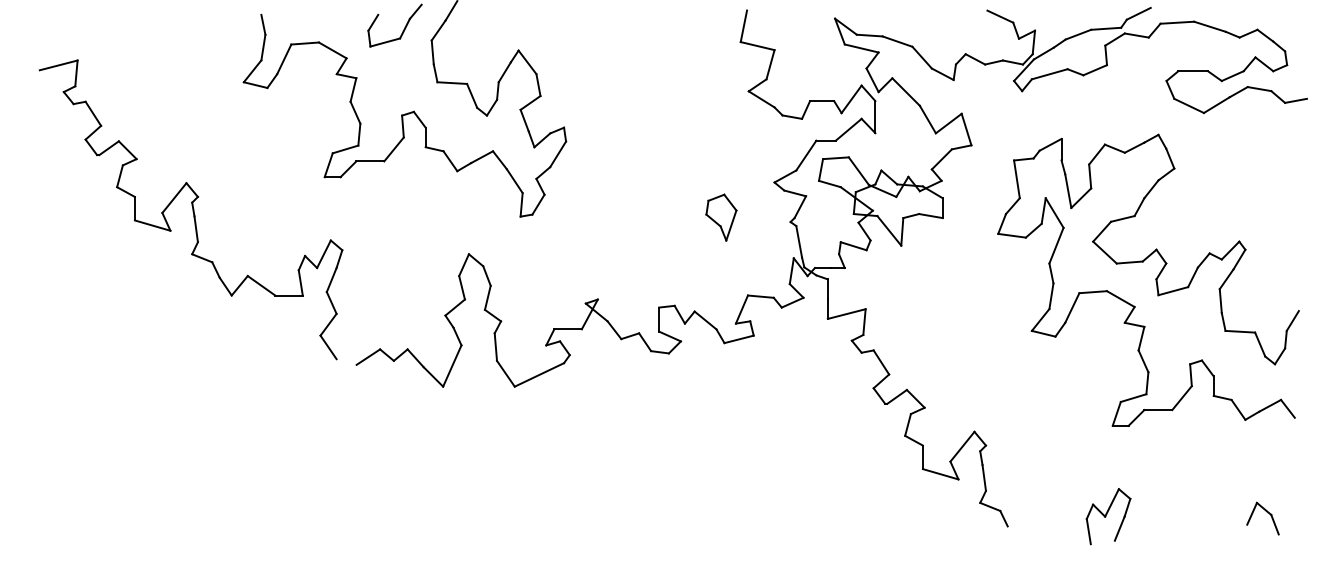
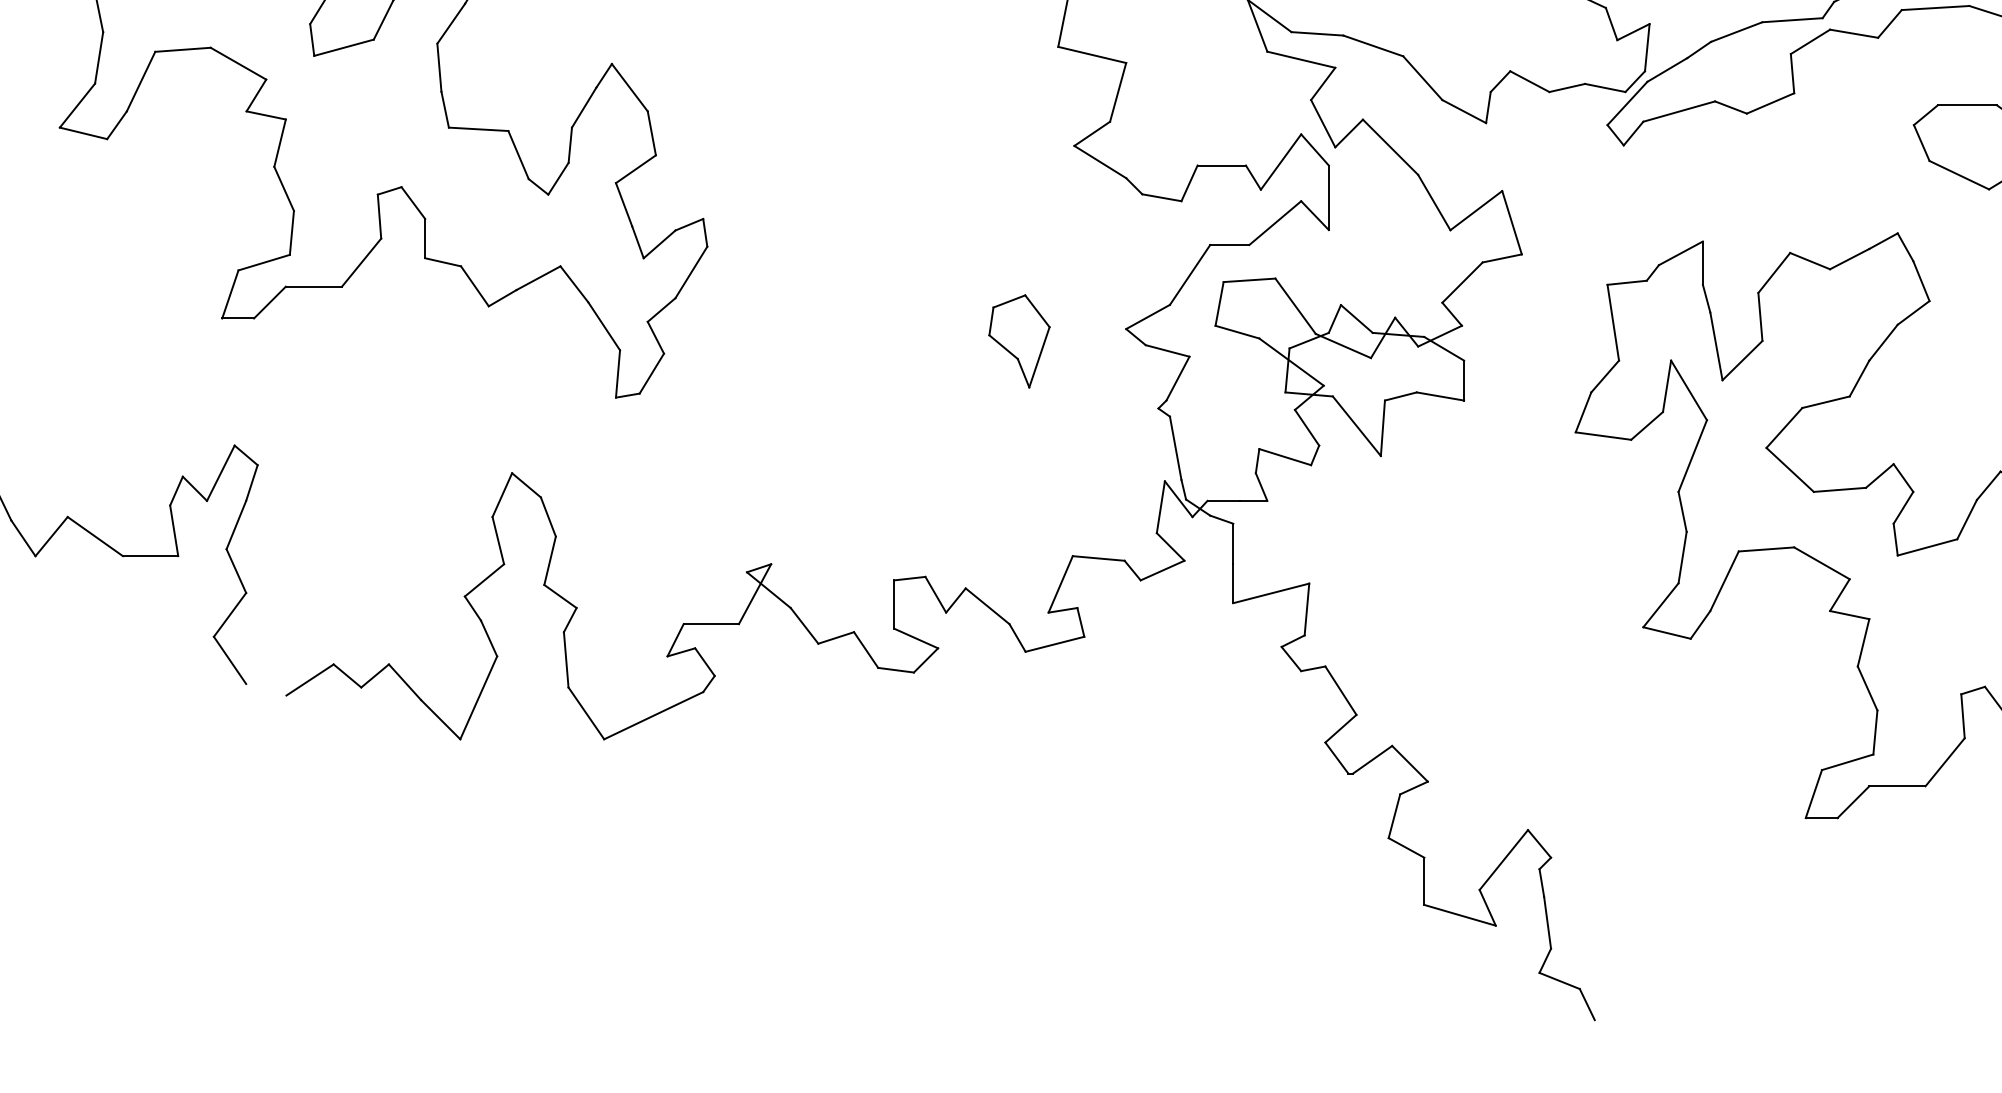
part: (721, 217) -> (1019, 341), moved
part: (1108, 516) -> (1797, 1000), removed

